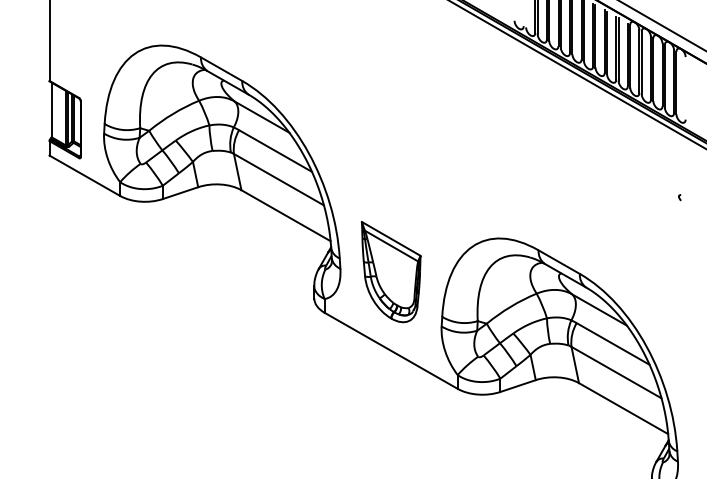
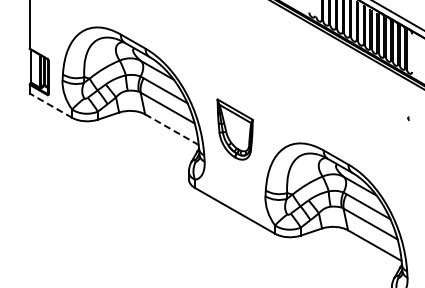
line: (83, 175) -> (50, 105), solid -> dashed
line: (285, 215) -> (171, 129), solid -> dashed
part: (390, 271) -> (234, 129), moved

